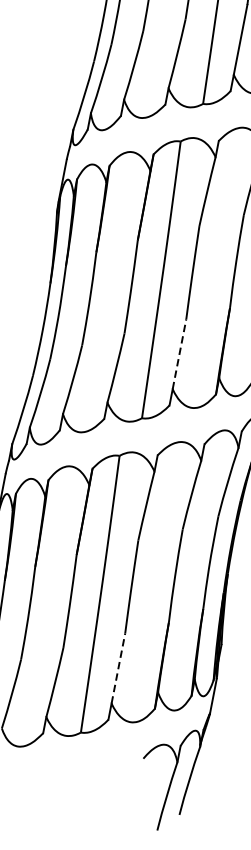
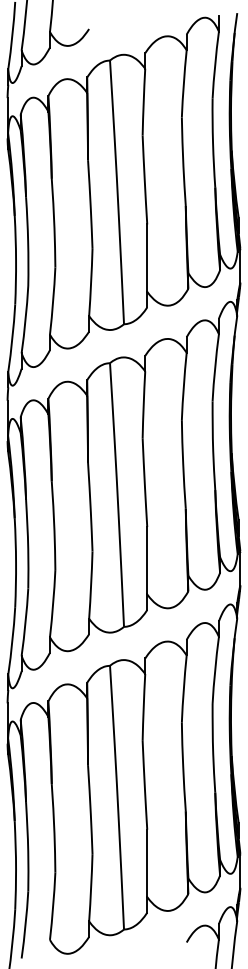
line: (179, 354) -> (147, 560), dashed -> solid
line: (118, 668) -> (147, 863), dashed -> solid

